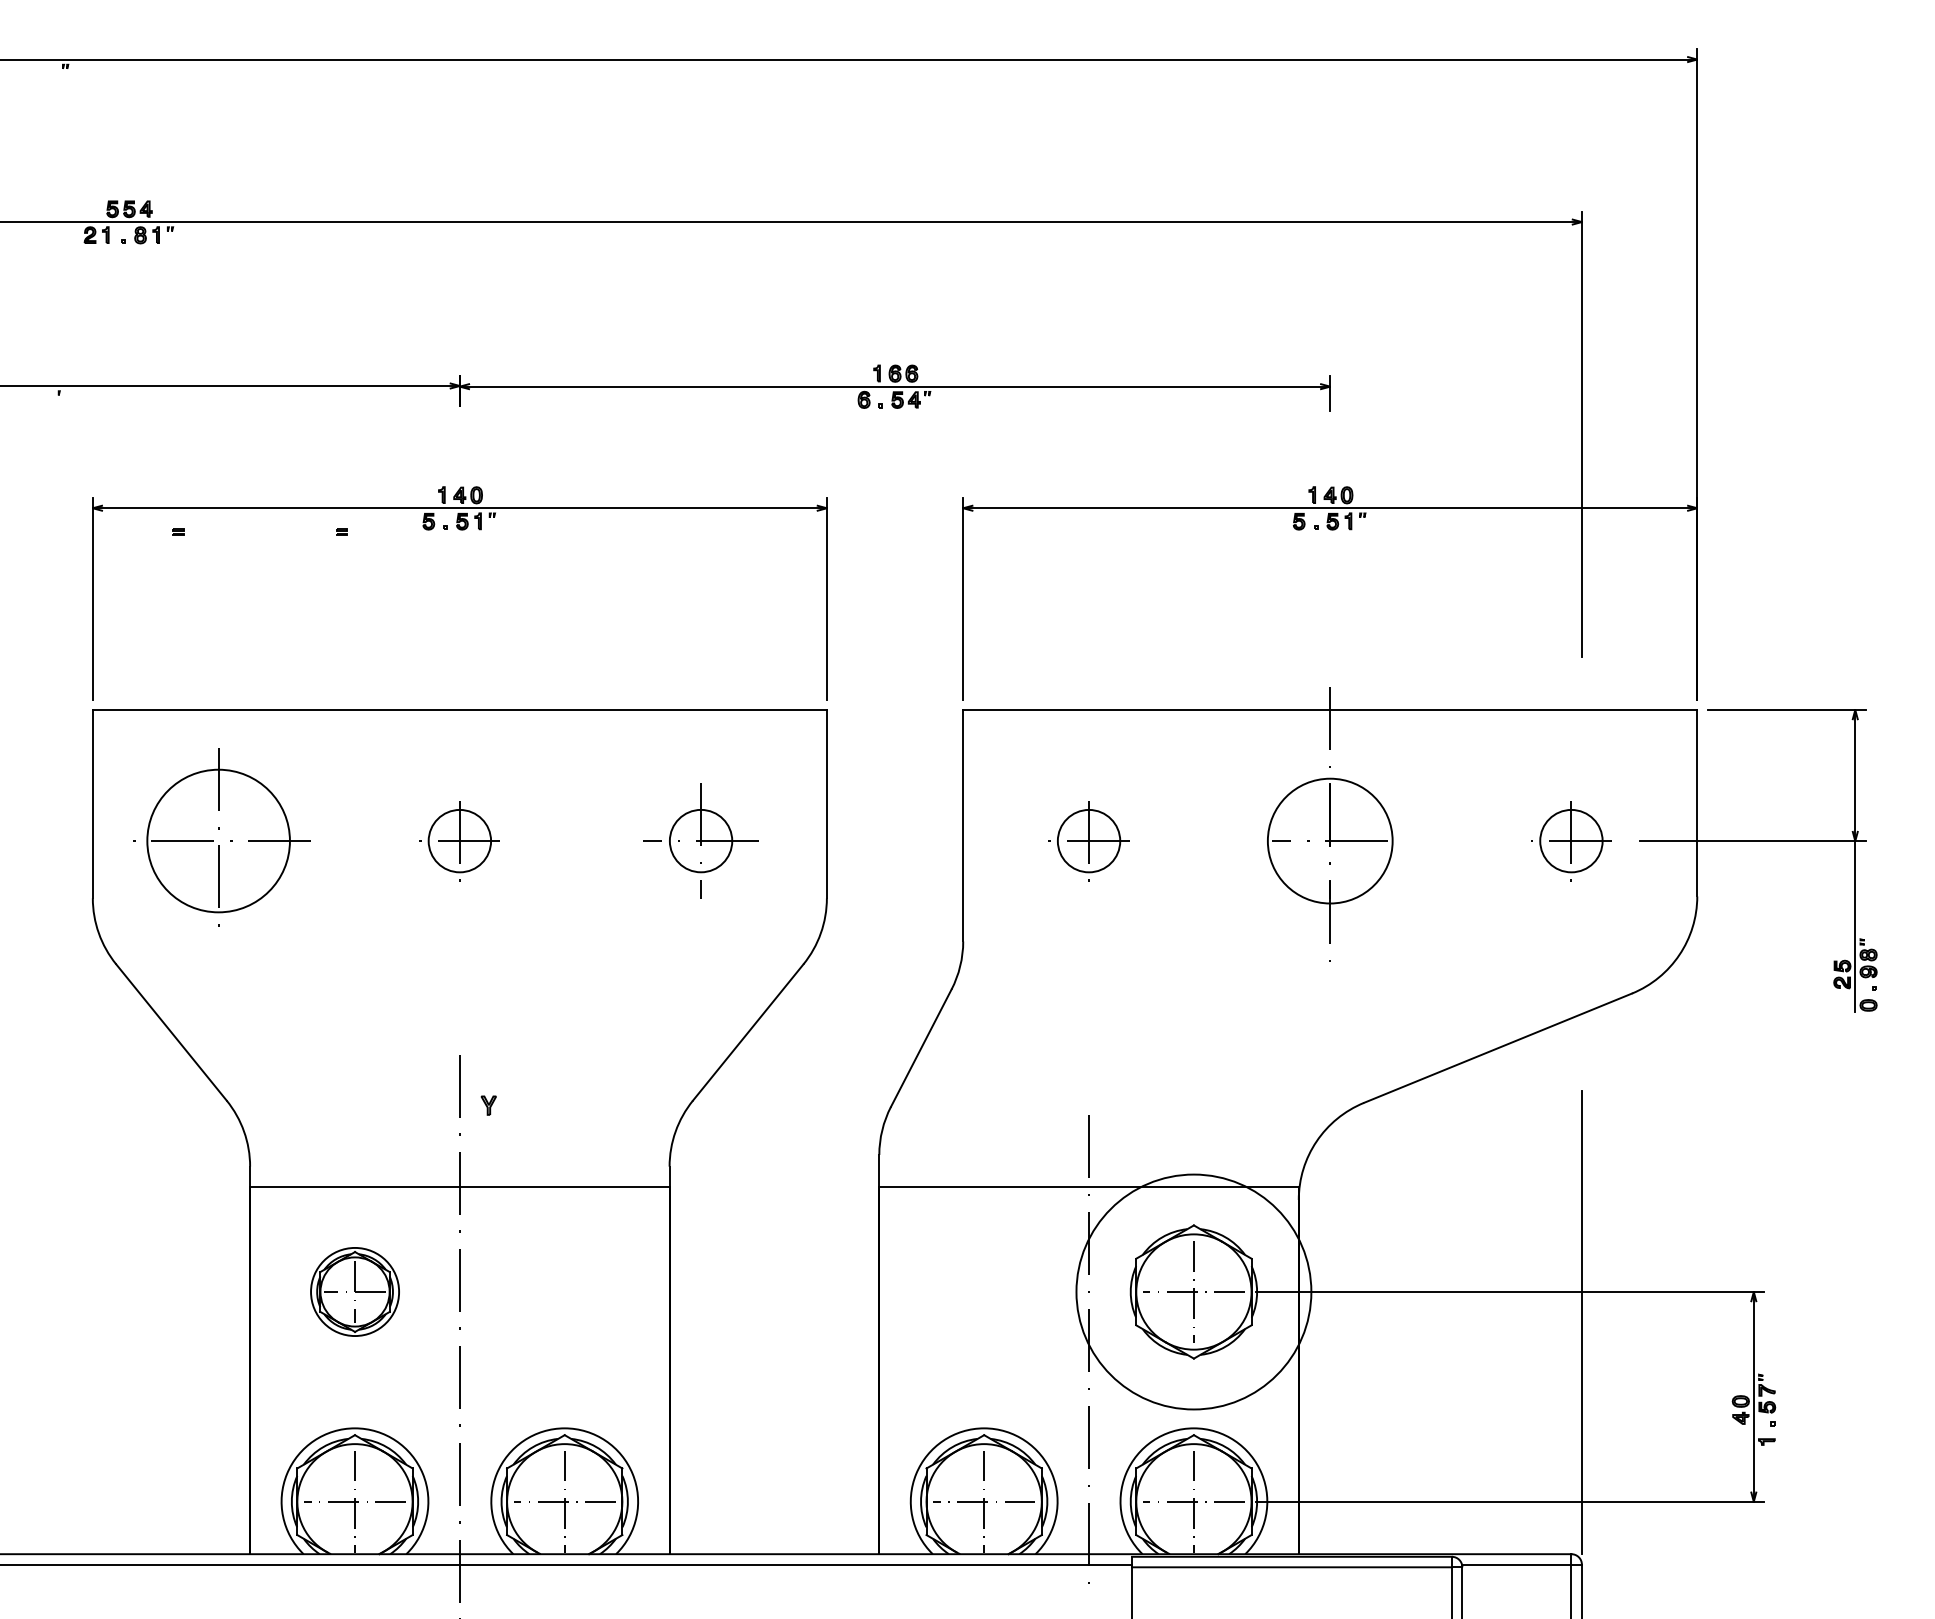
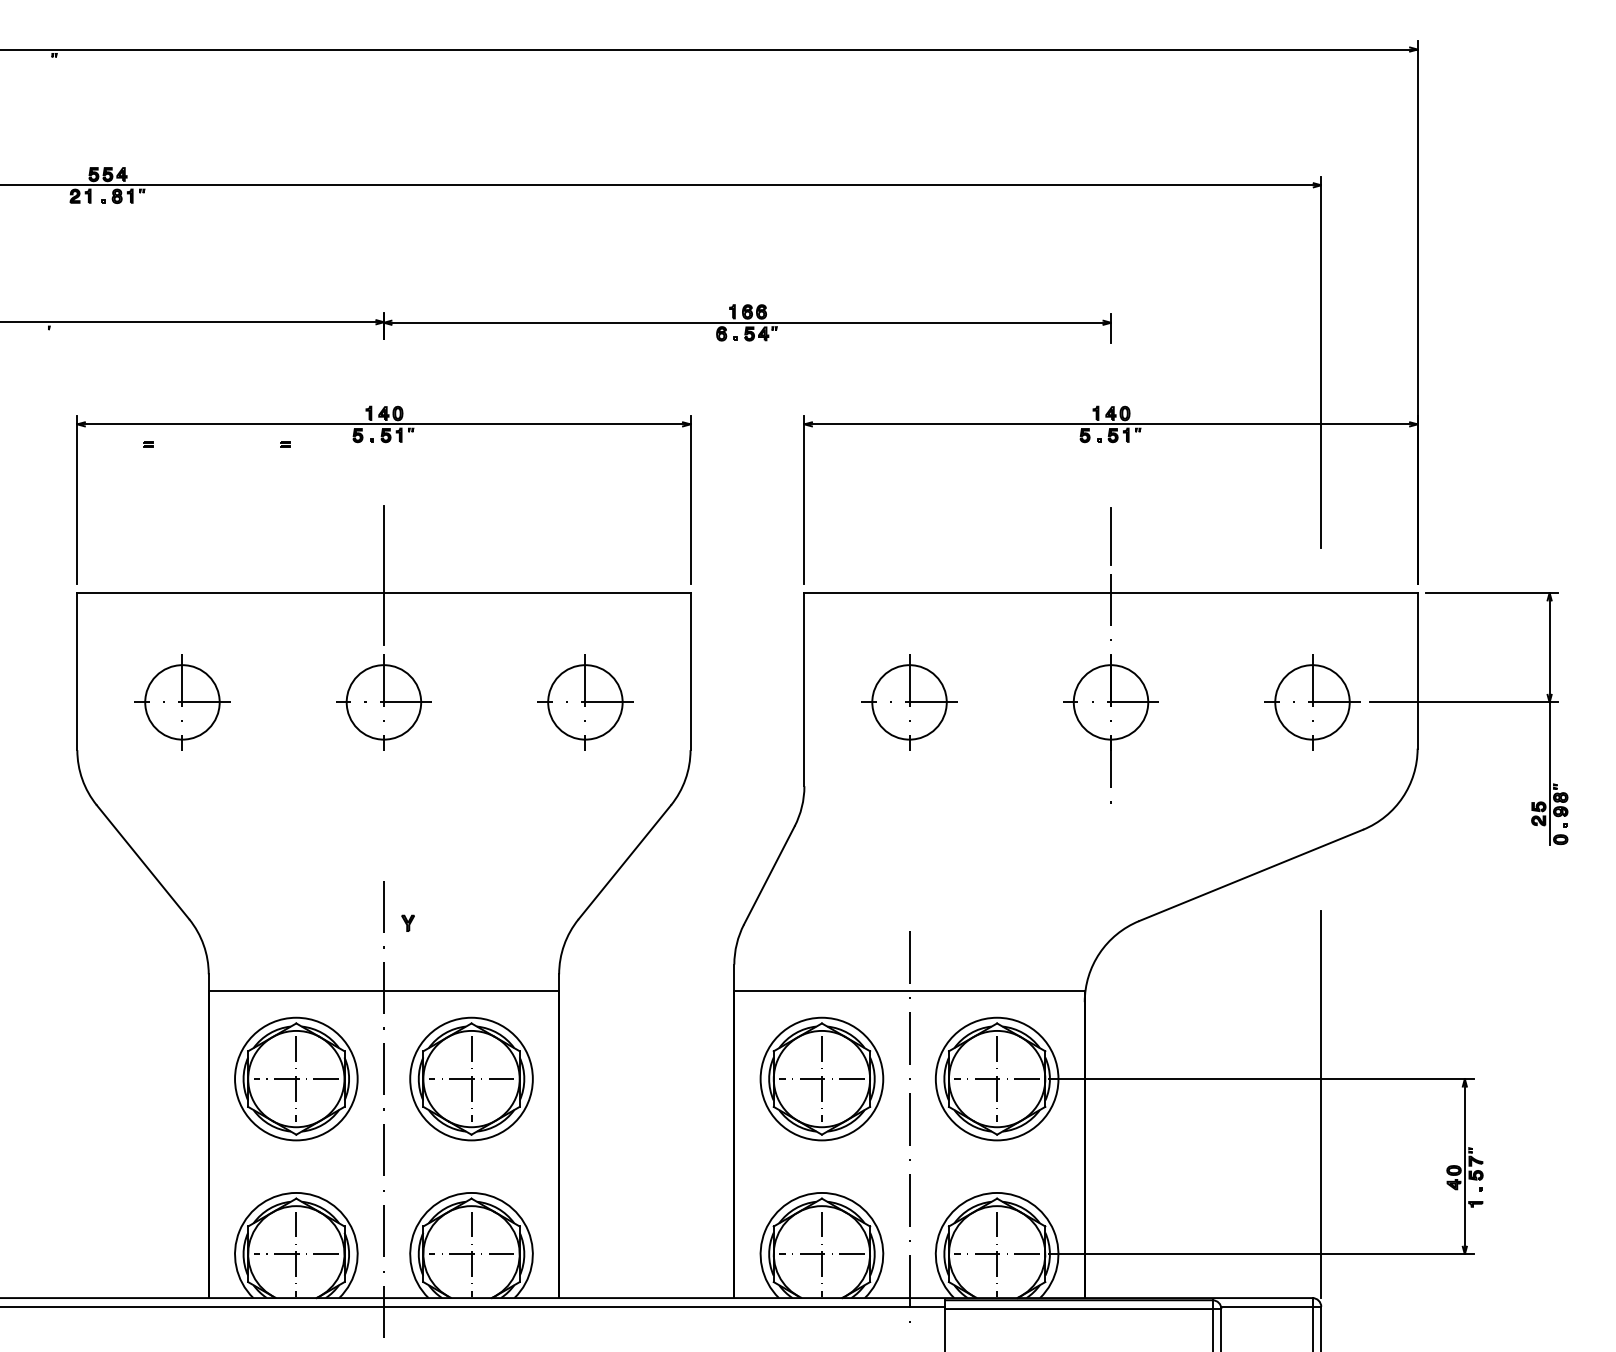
line: (1330, 642) -> (1111, 536), added
line: (459, 689) -> (383, 575), added
part: (218, 841) -> (182, 702), size x0.62
part: (459, 841) -> (383, 702), size x1.43
circle: (701, 841) -> (585, 702), size x1.43
part: (1089, 841) -> (909, 702), size x1.43
circle: (1329, 841) -> (1110, 702), size x0.71
part: (1571, 841) -> (1312, 702), size x1.43
part: (355, 1291) -> (296, 1078), size x1.67
part: (564, 1291) -> (471, 1078), added
part: (983, 1291) -> (821, 1078), added
circle: (1193, 1291) -> (996, 1078), size x0.62

